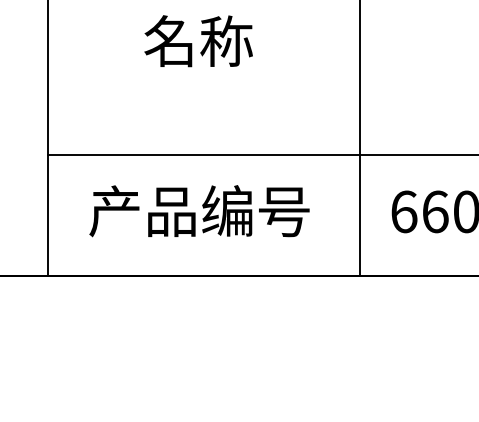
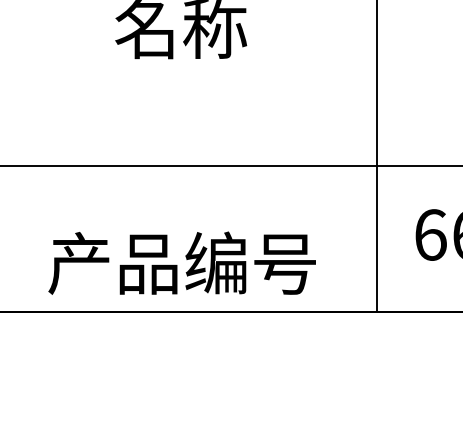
text: (199, 211) -> (182, 263), moved

